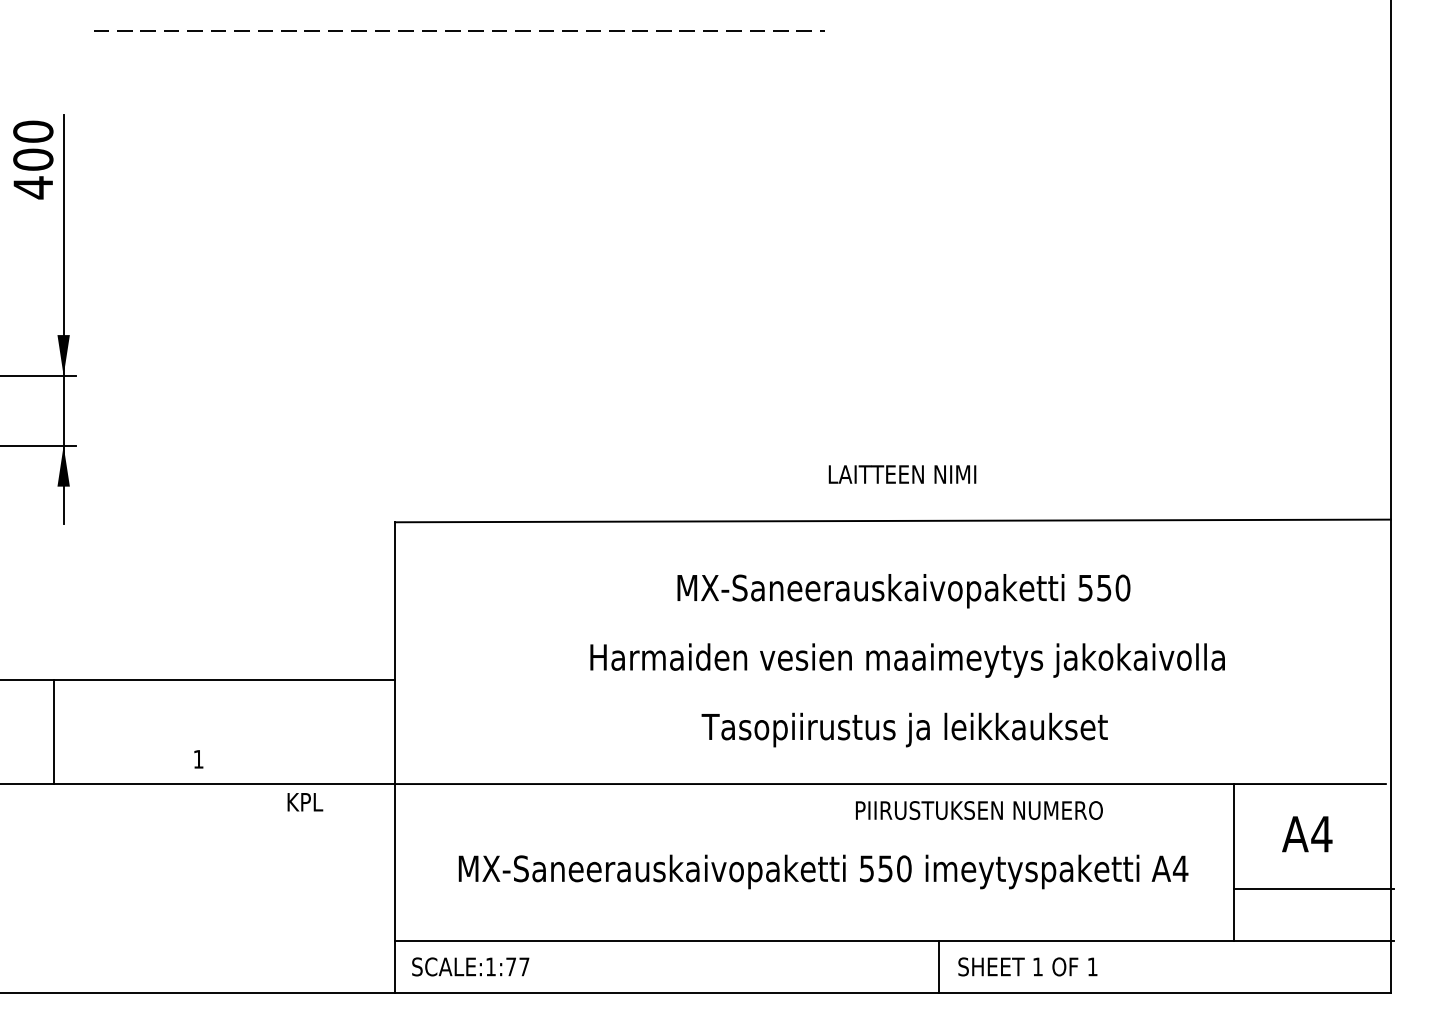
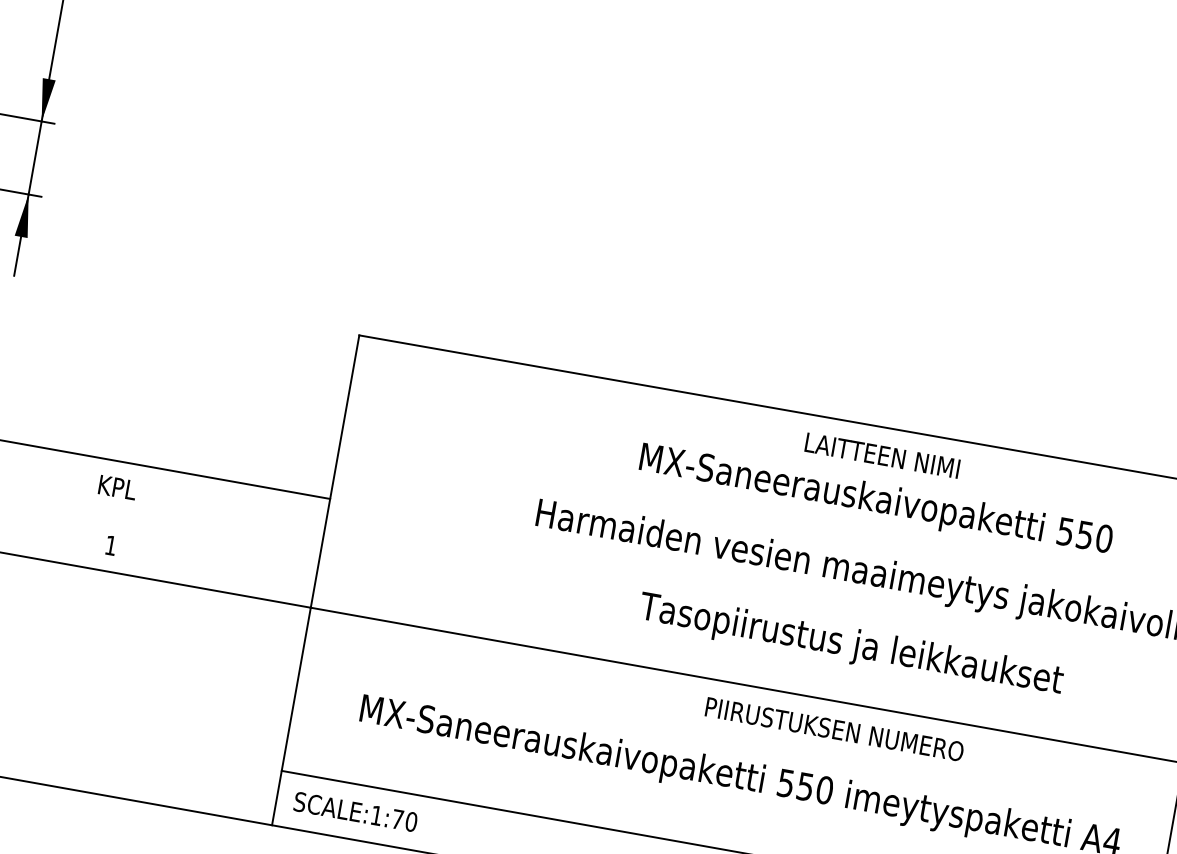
text: (902, 474) -> (882, 455), moved
text: (305, 802) -> (117, 487), moved
text: (979, 810) -> (834, 729), moved
text: (524, 966) -> (411, 821), SCALE:1:77 -> SCALE:1:70

